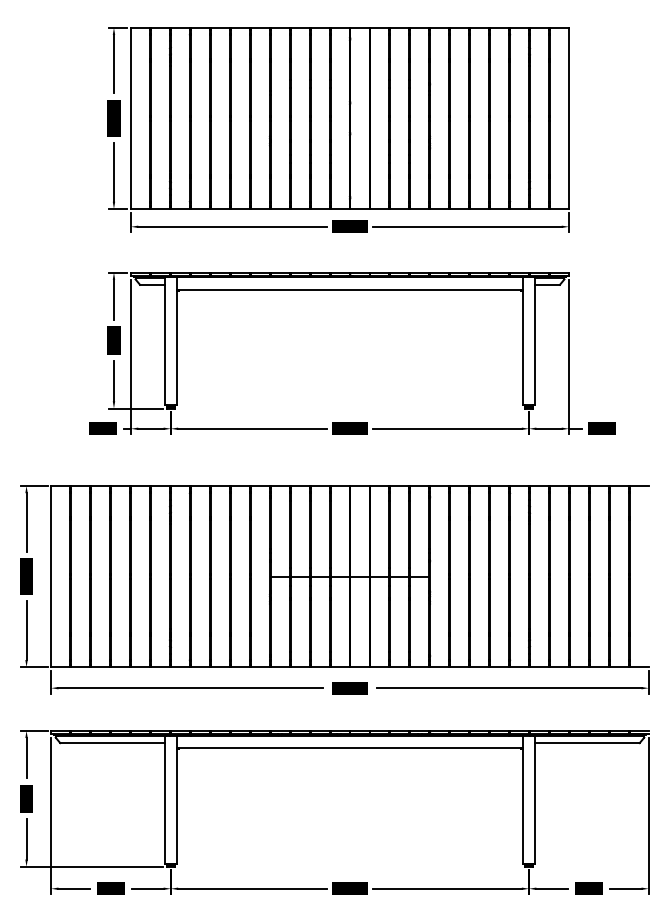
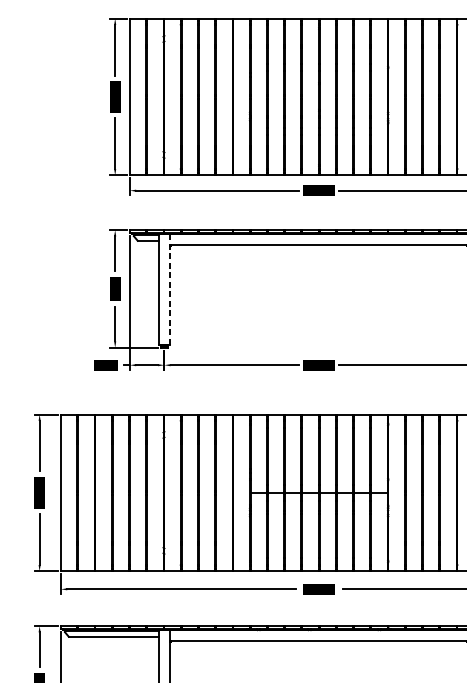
line: (177, 341) -> (170, 289), solid -> dashed

